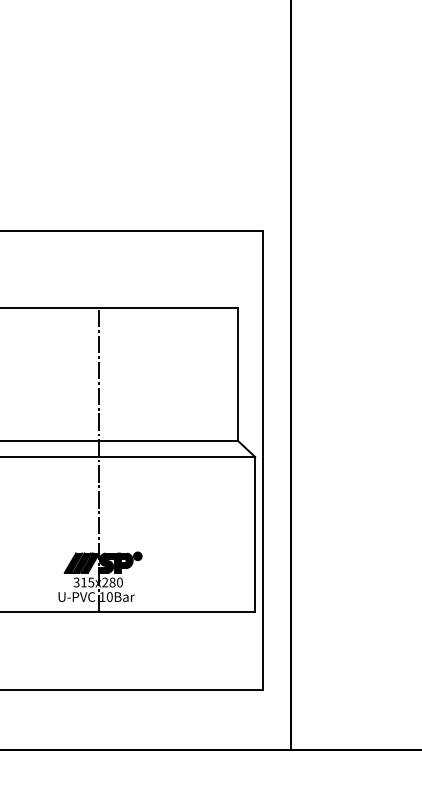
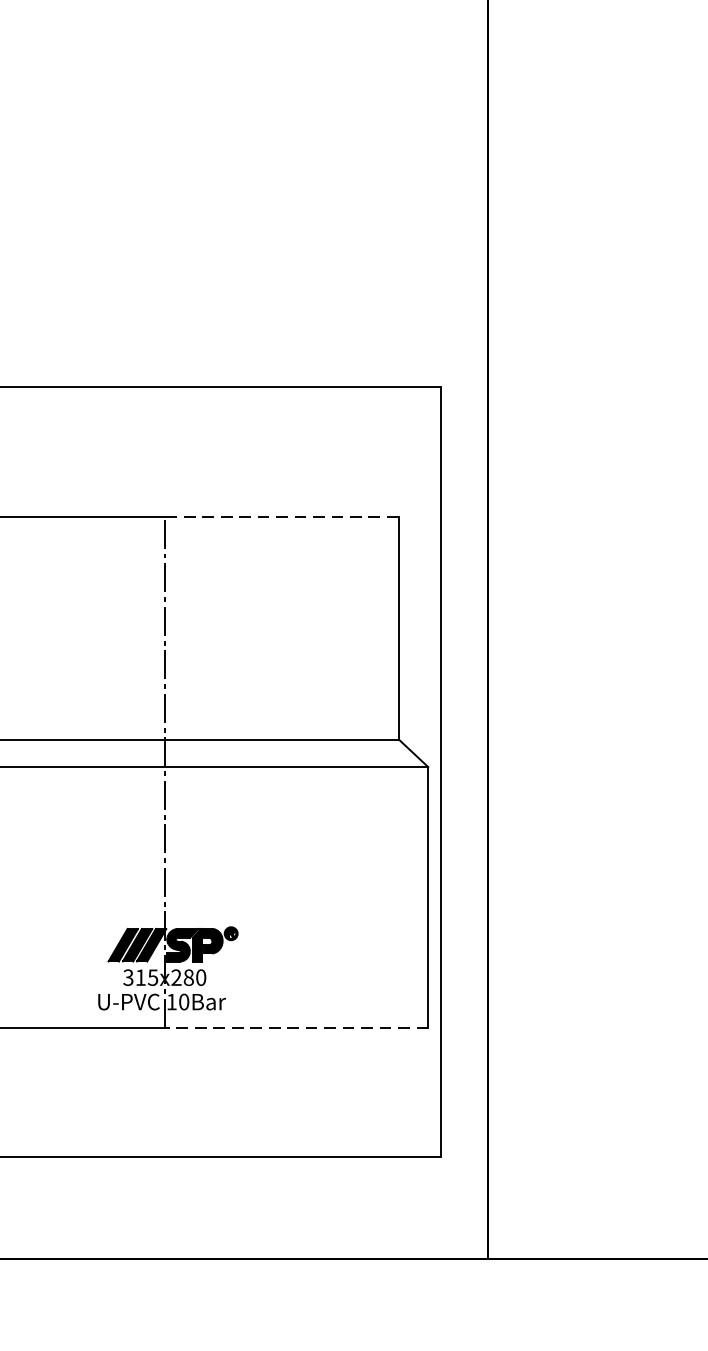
line: (168, 308) -> (282, 517), solid -> dashed
line: (176, 612) -> (296, 1027), solid -> dashed

